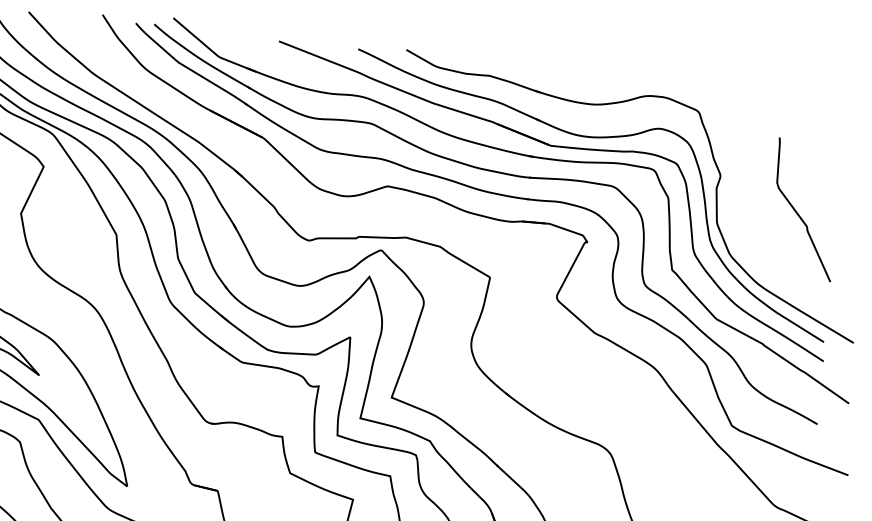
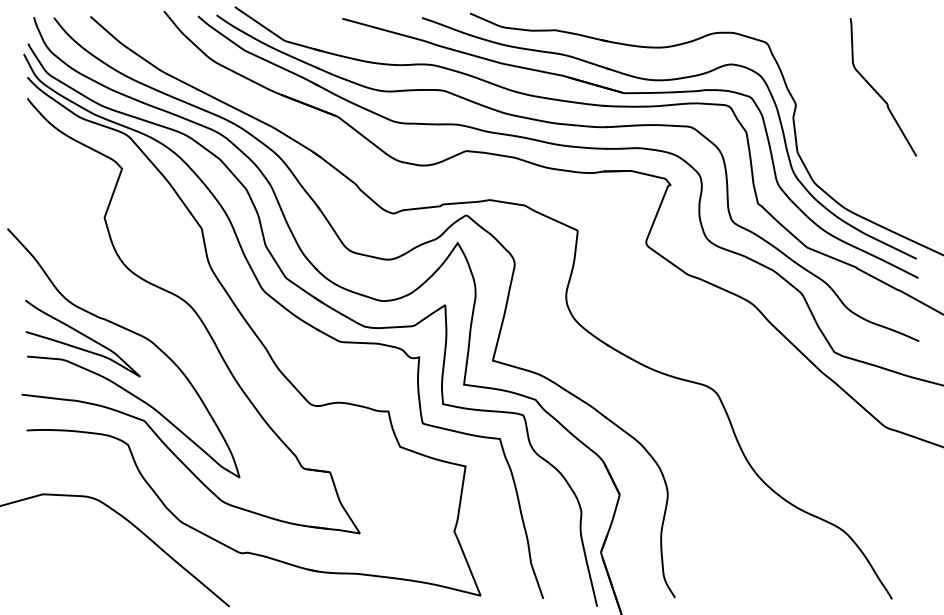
curve: (799, 214) -> (878, 92), moved

